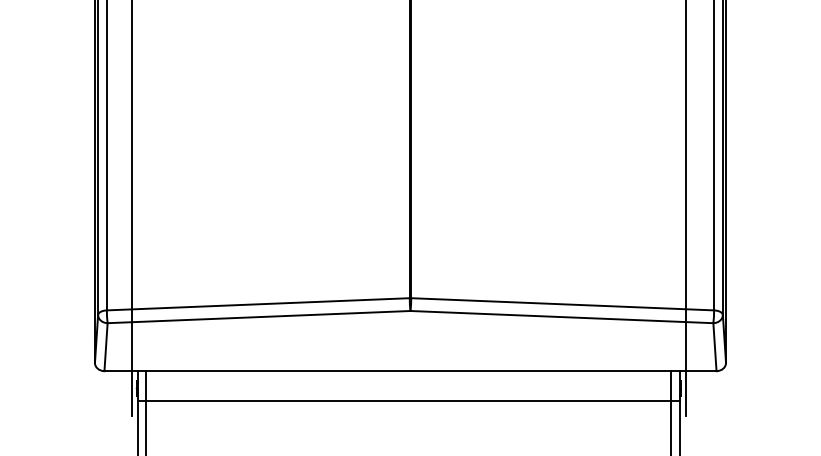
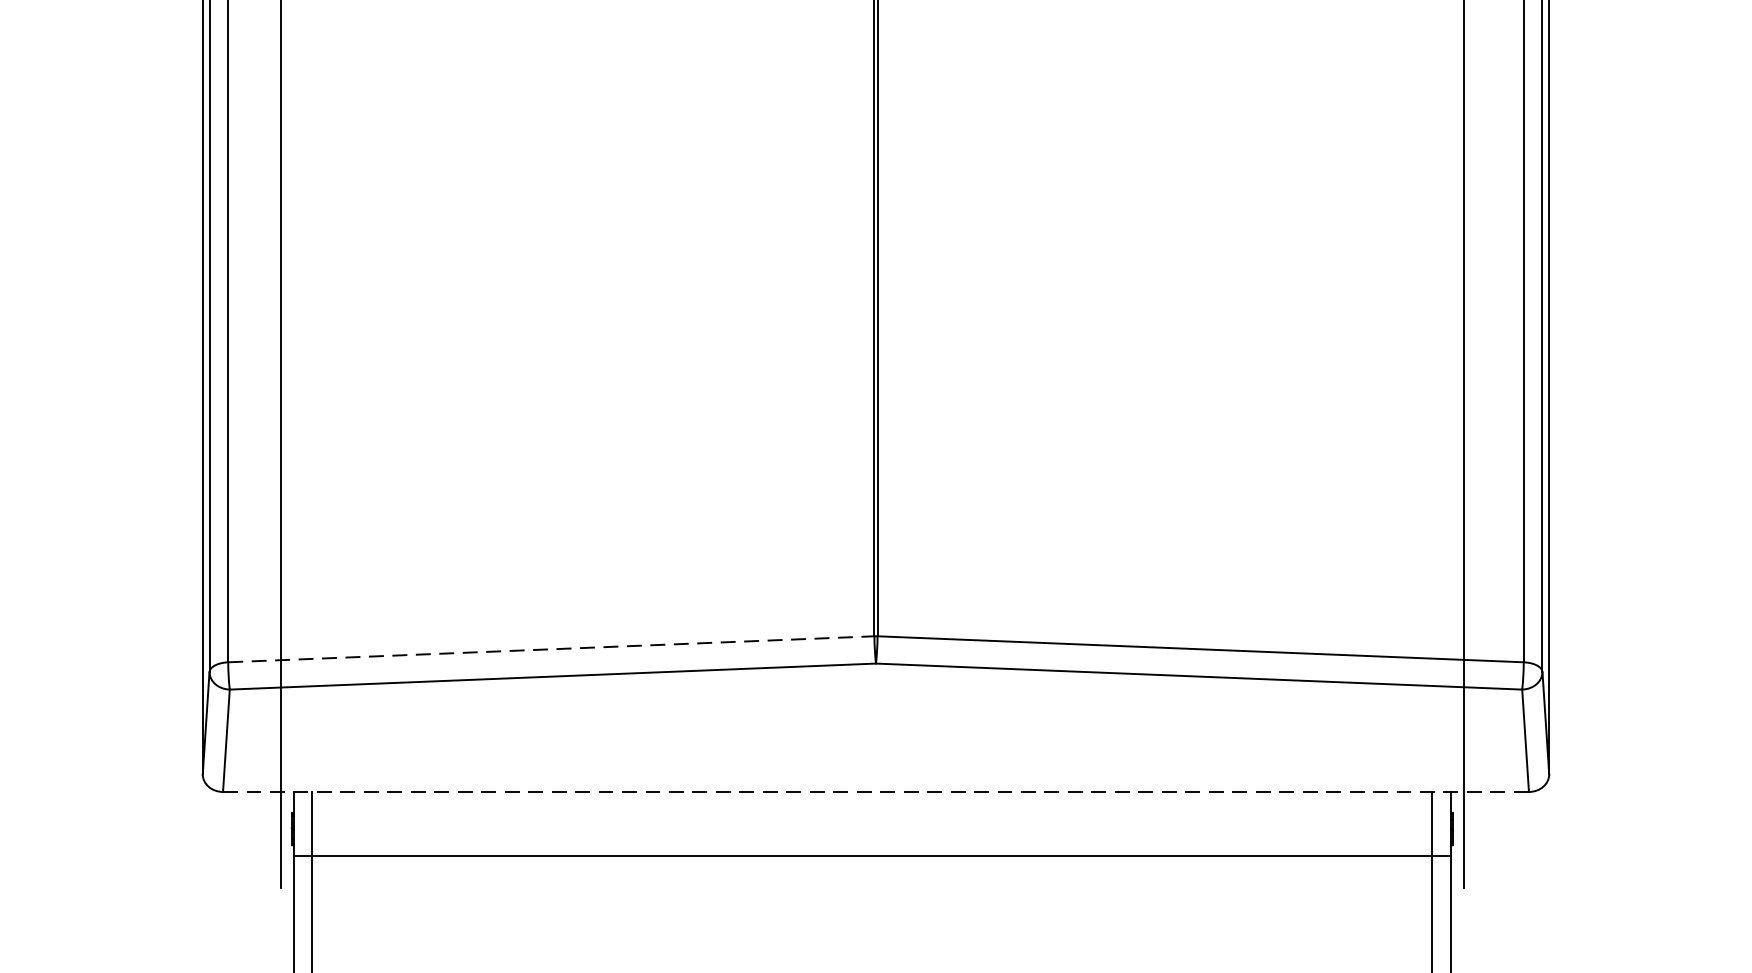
line: (258, 304) -> (551, 649), solid -> dashed
line: (410, 371) -> (876, 792), solid -> dashed

